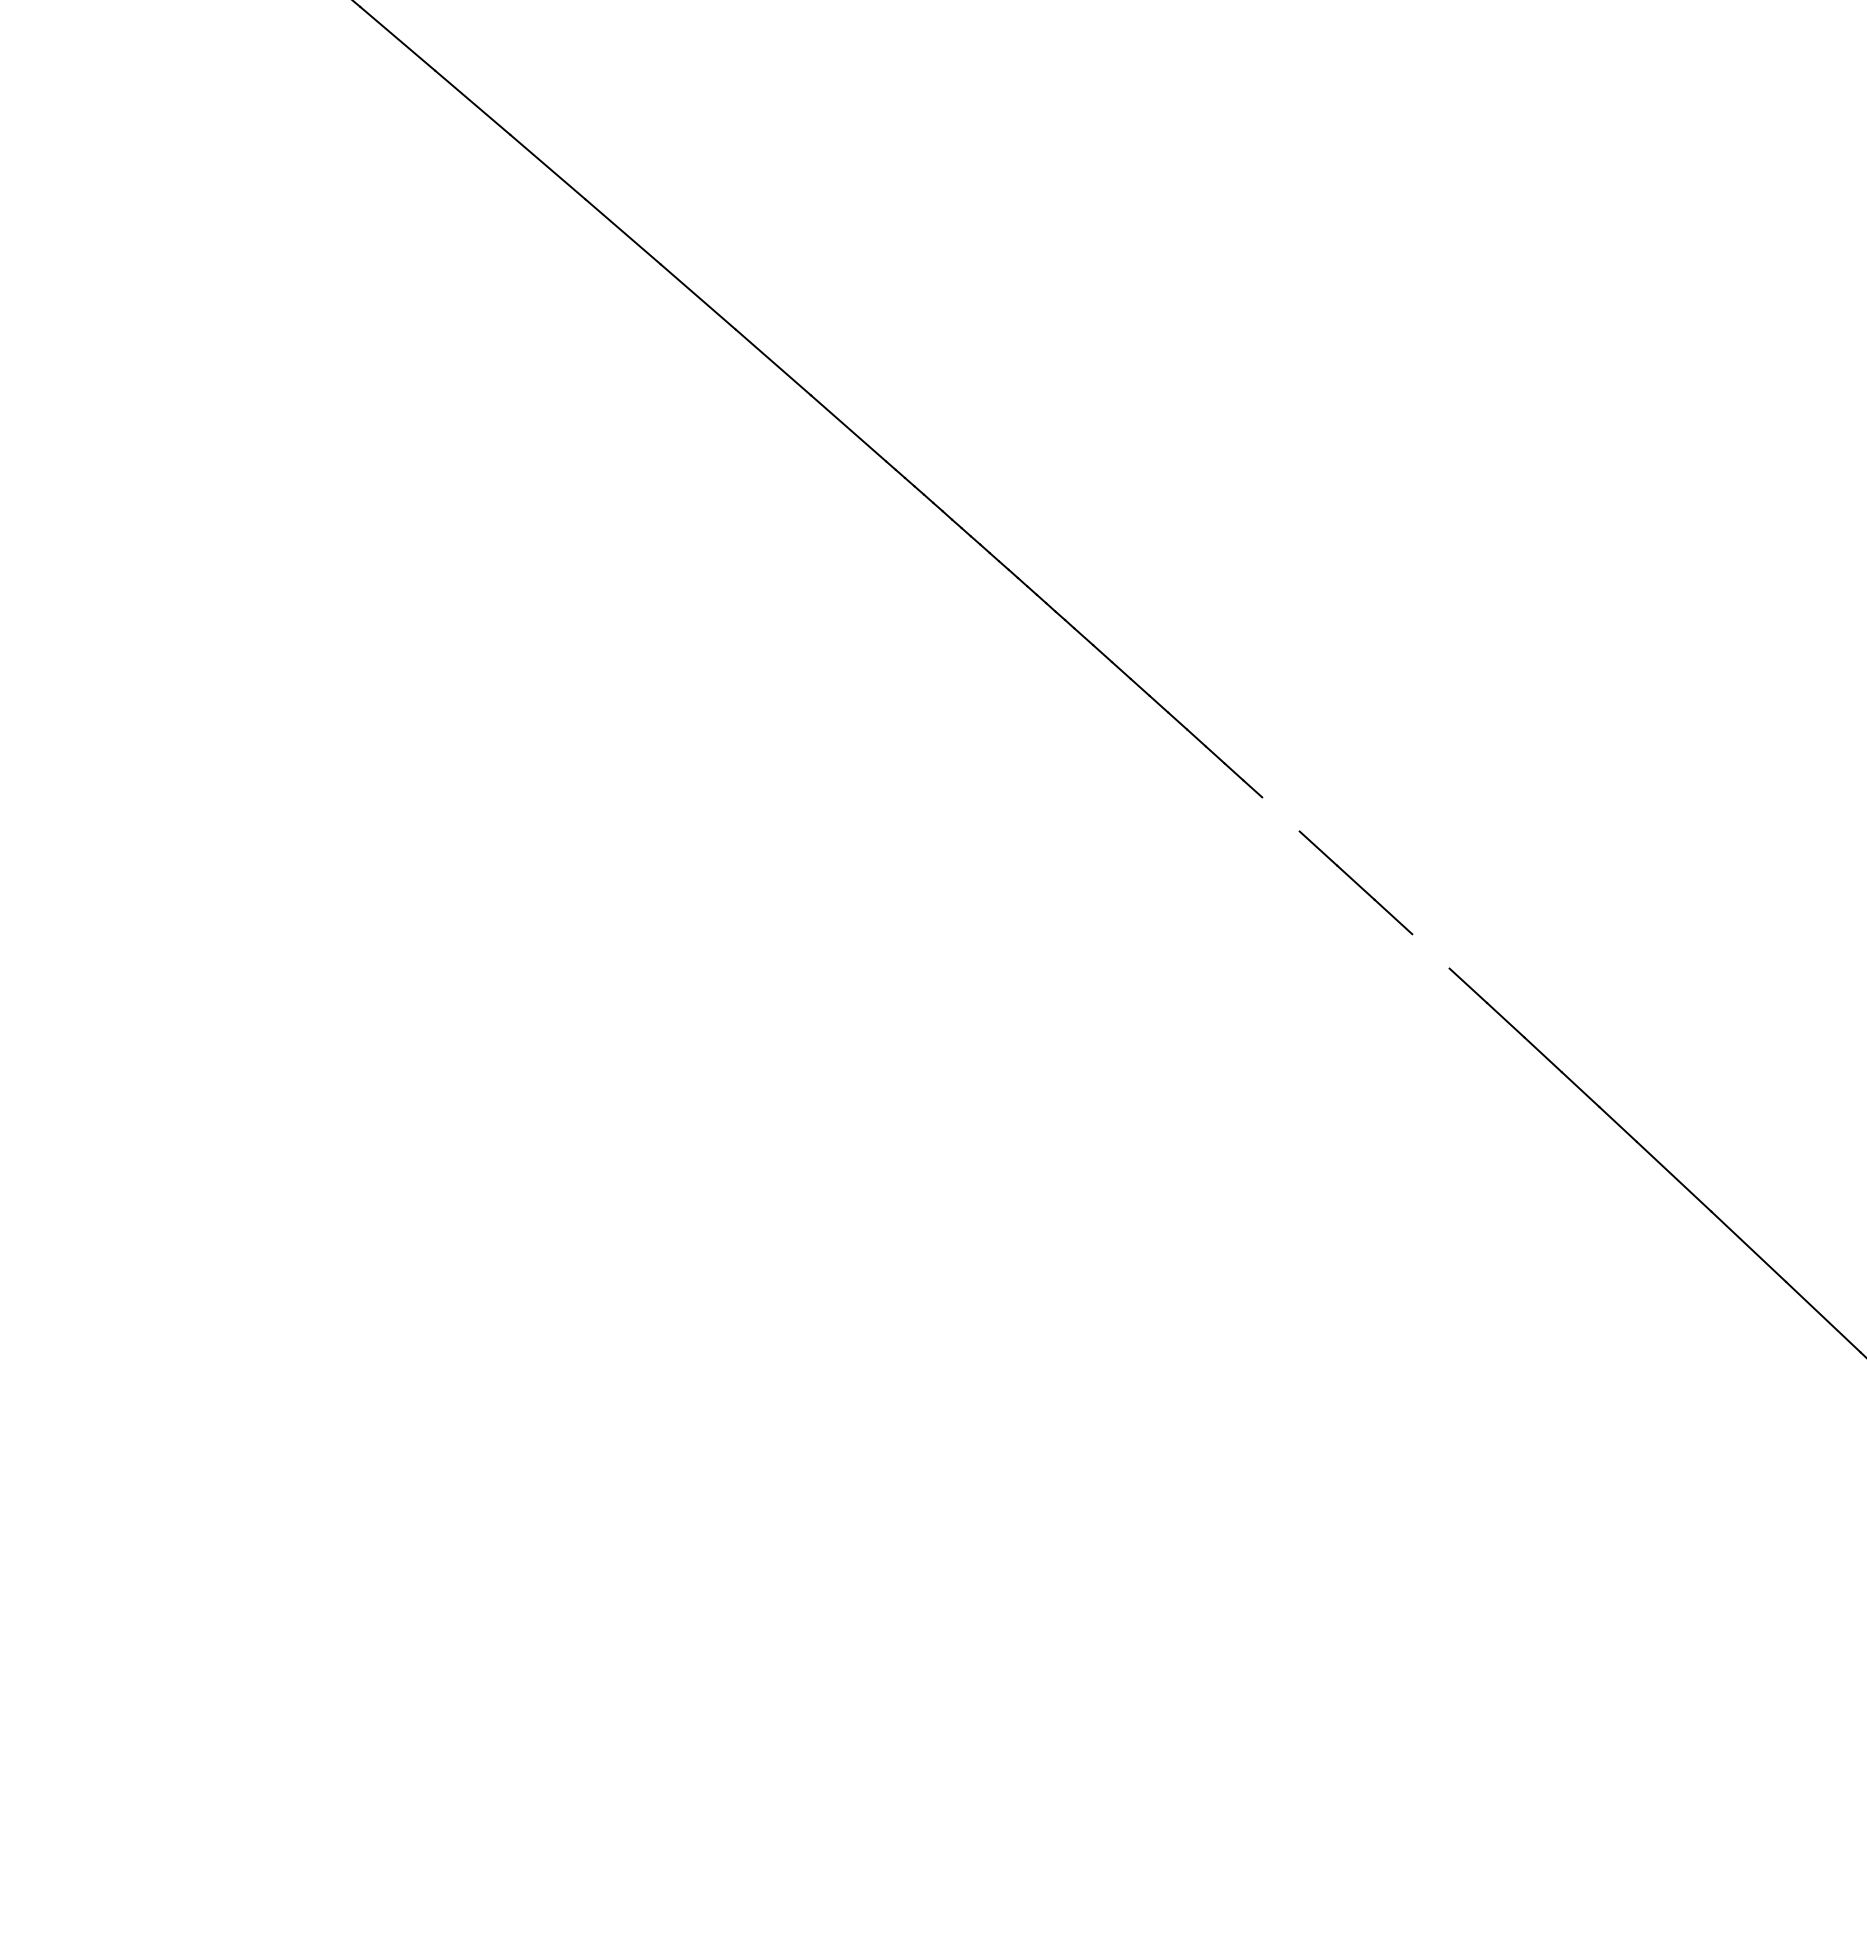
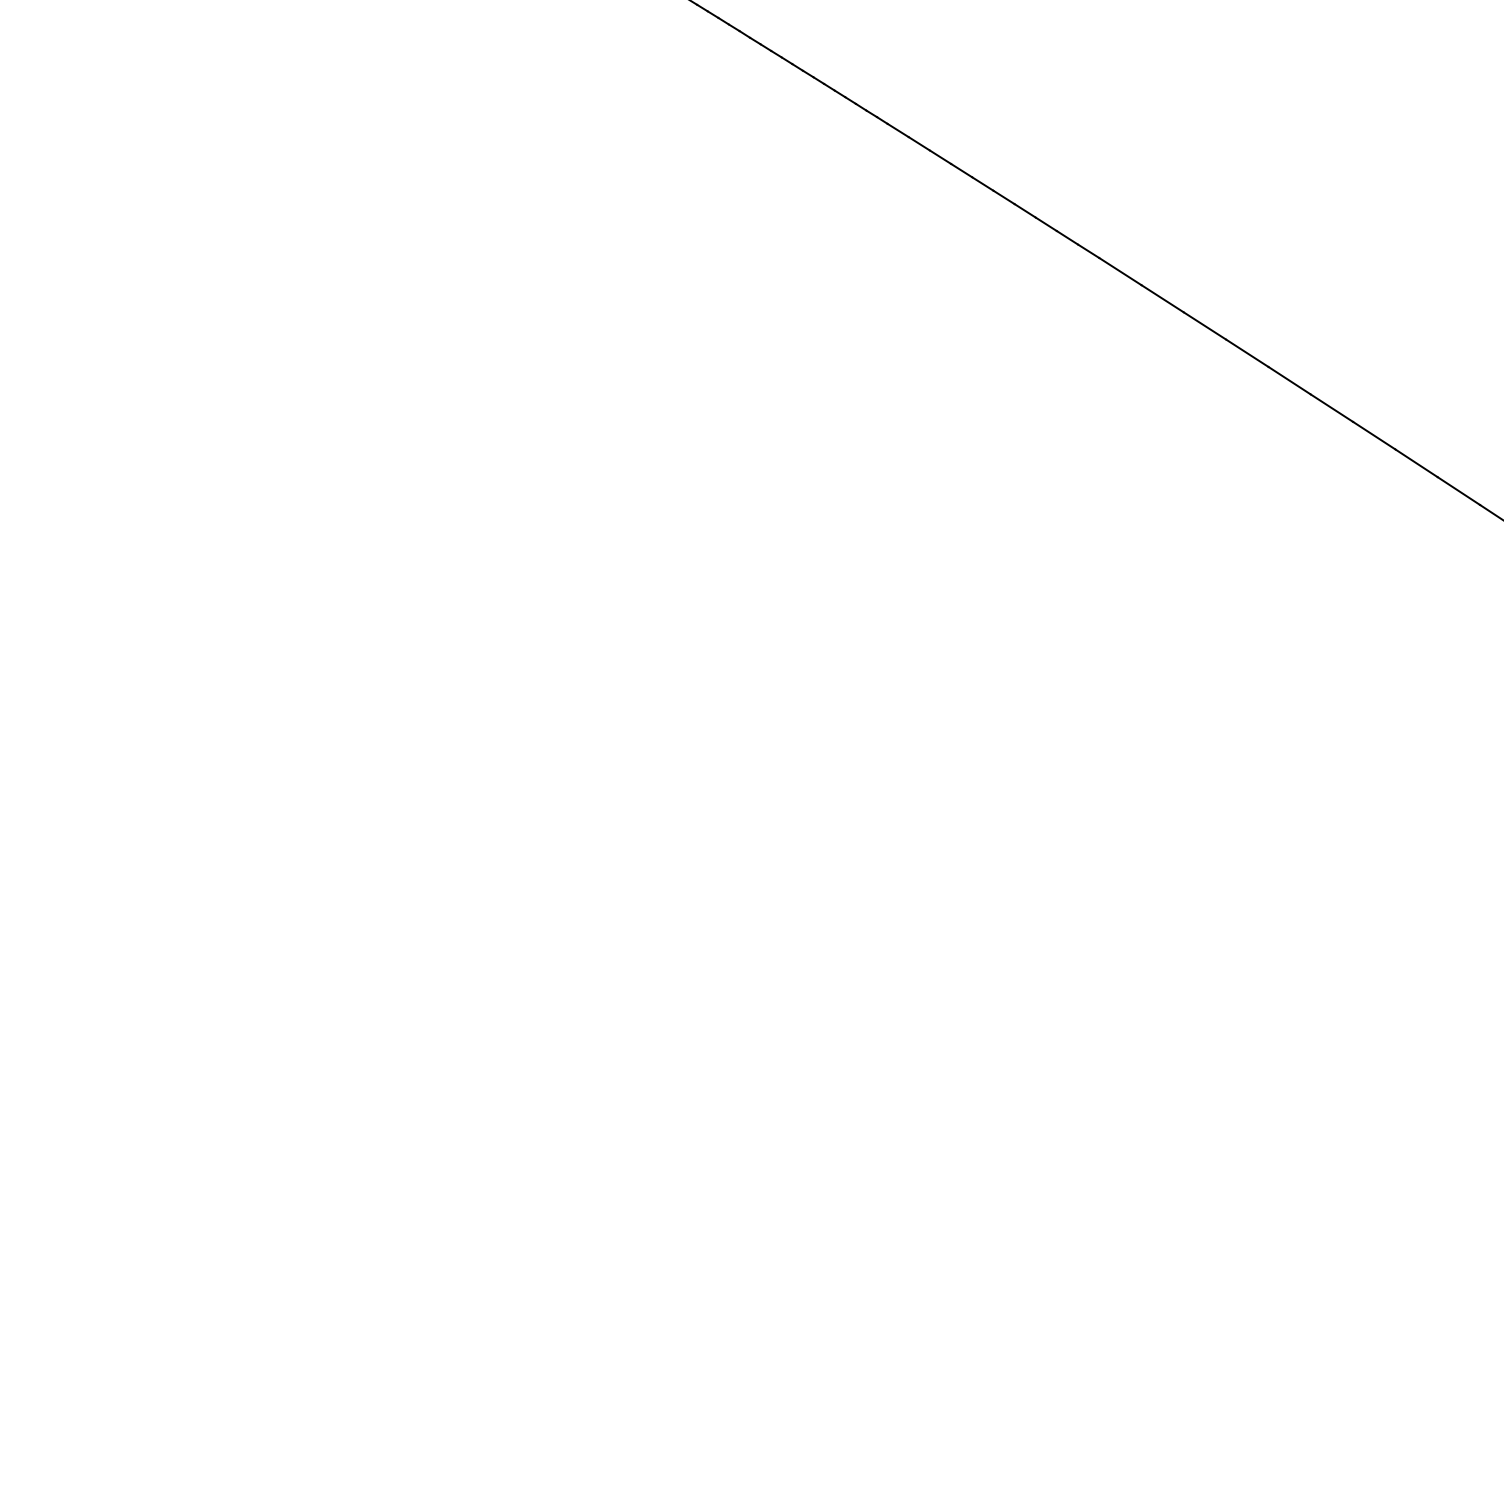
line: (1280, 814) -> (1119, 271), added
line: (1430, 951) -> (1289, 380), added

